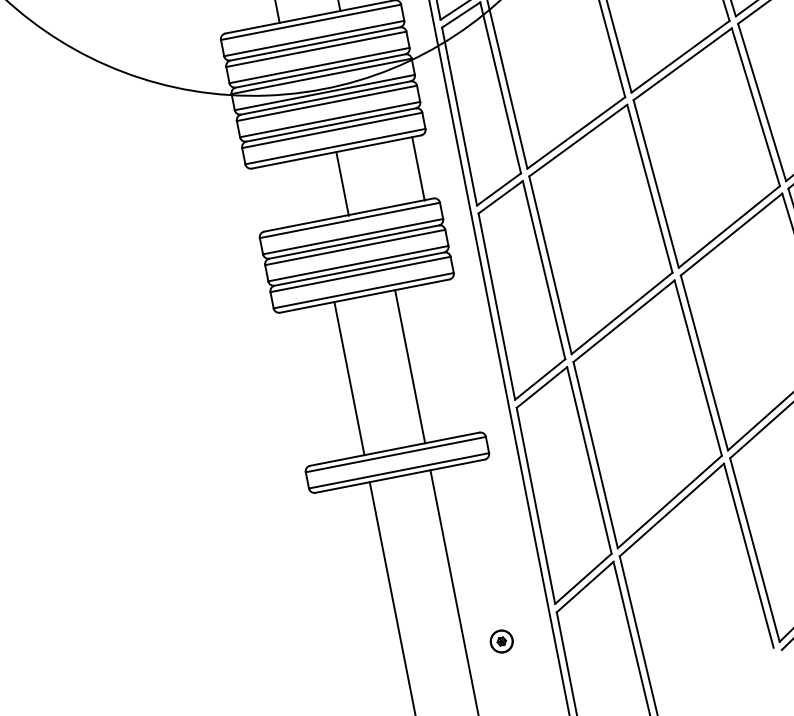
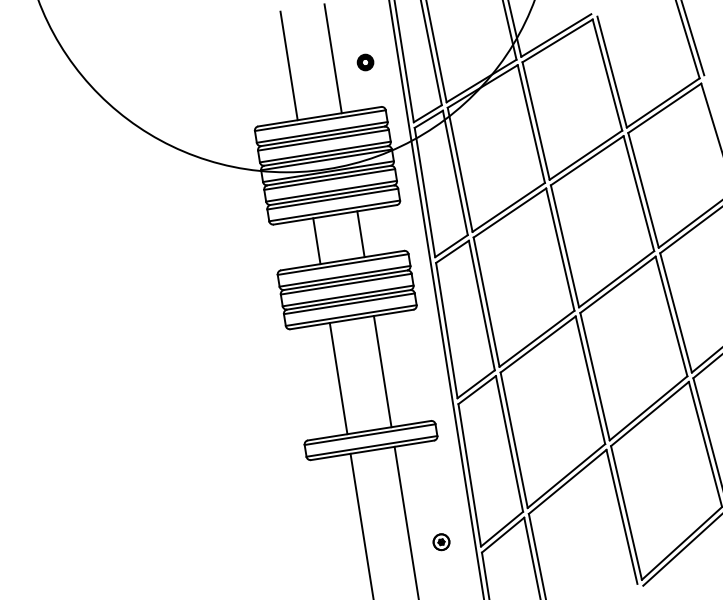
line: (417, 169) -> (360, 234), moved
line: (342, 184) -> (316, 241), moved
part: (501, 641) -> (441, 542), moved

